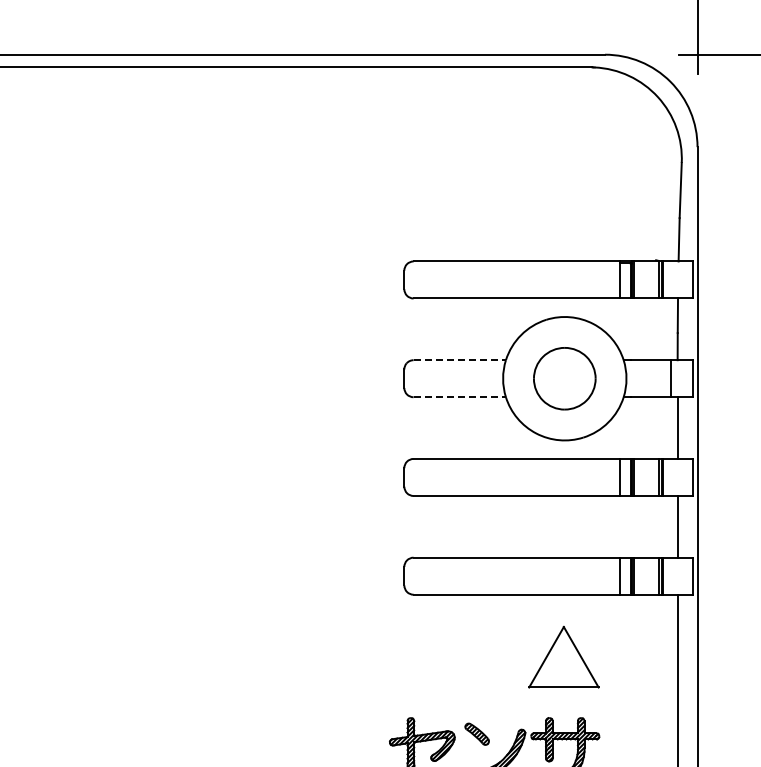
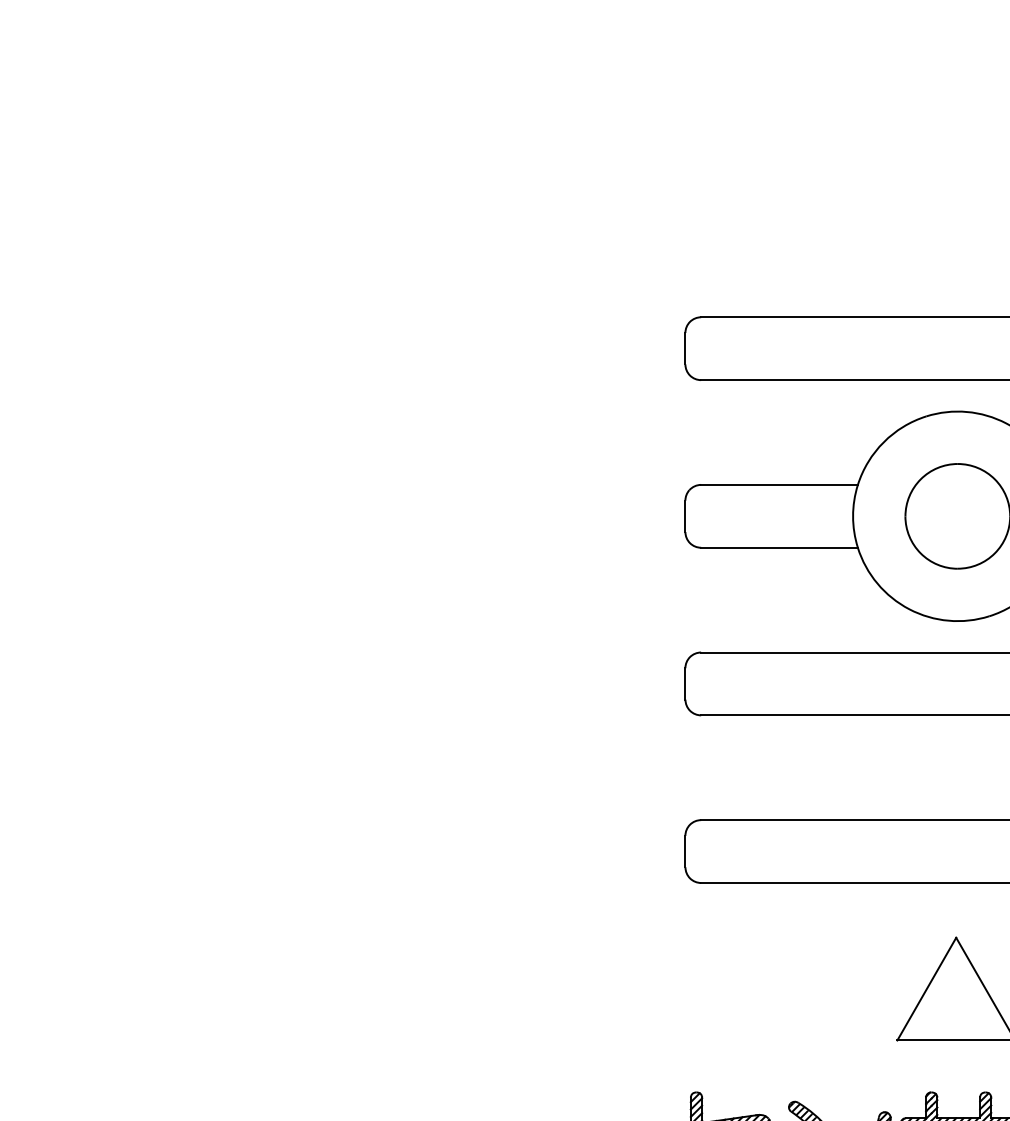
line: (460, 360) -> (780, 485), dashed -> solid
line: (460, 397) -> (780, 548), dashed -> solid

